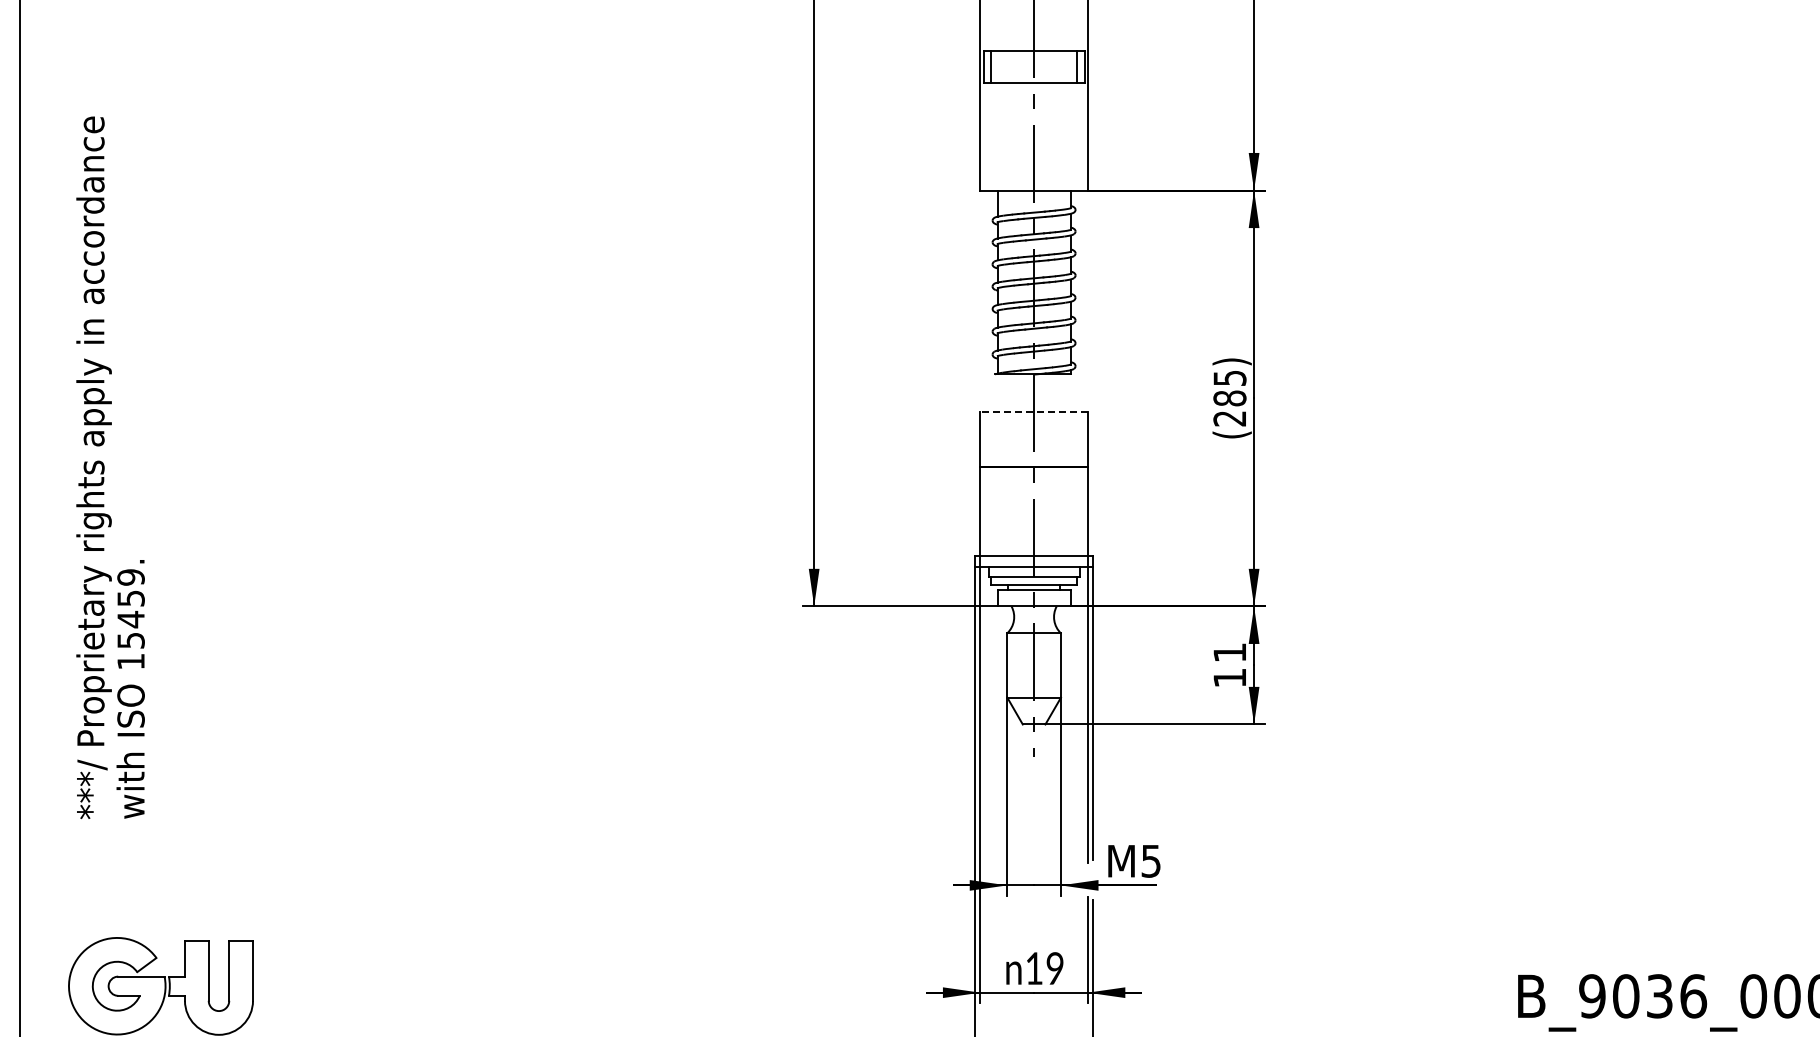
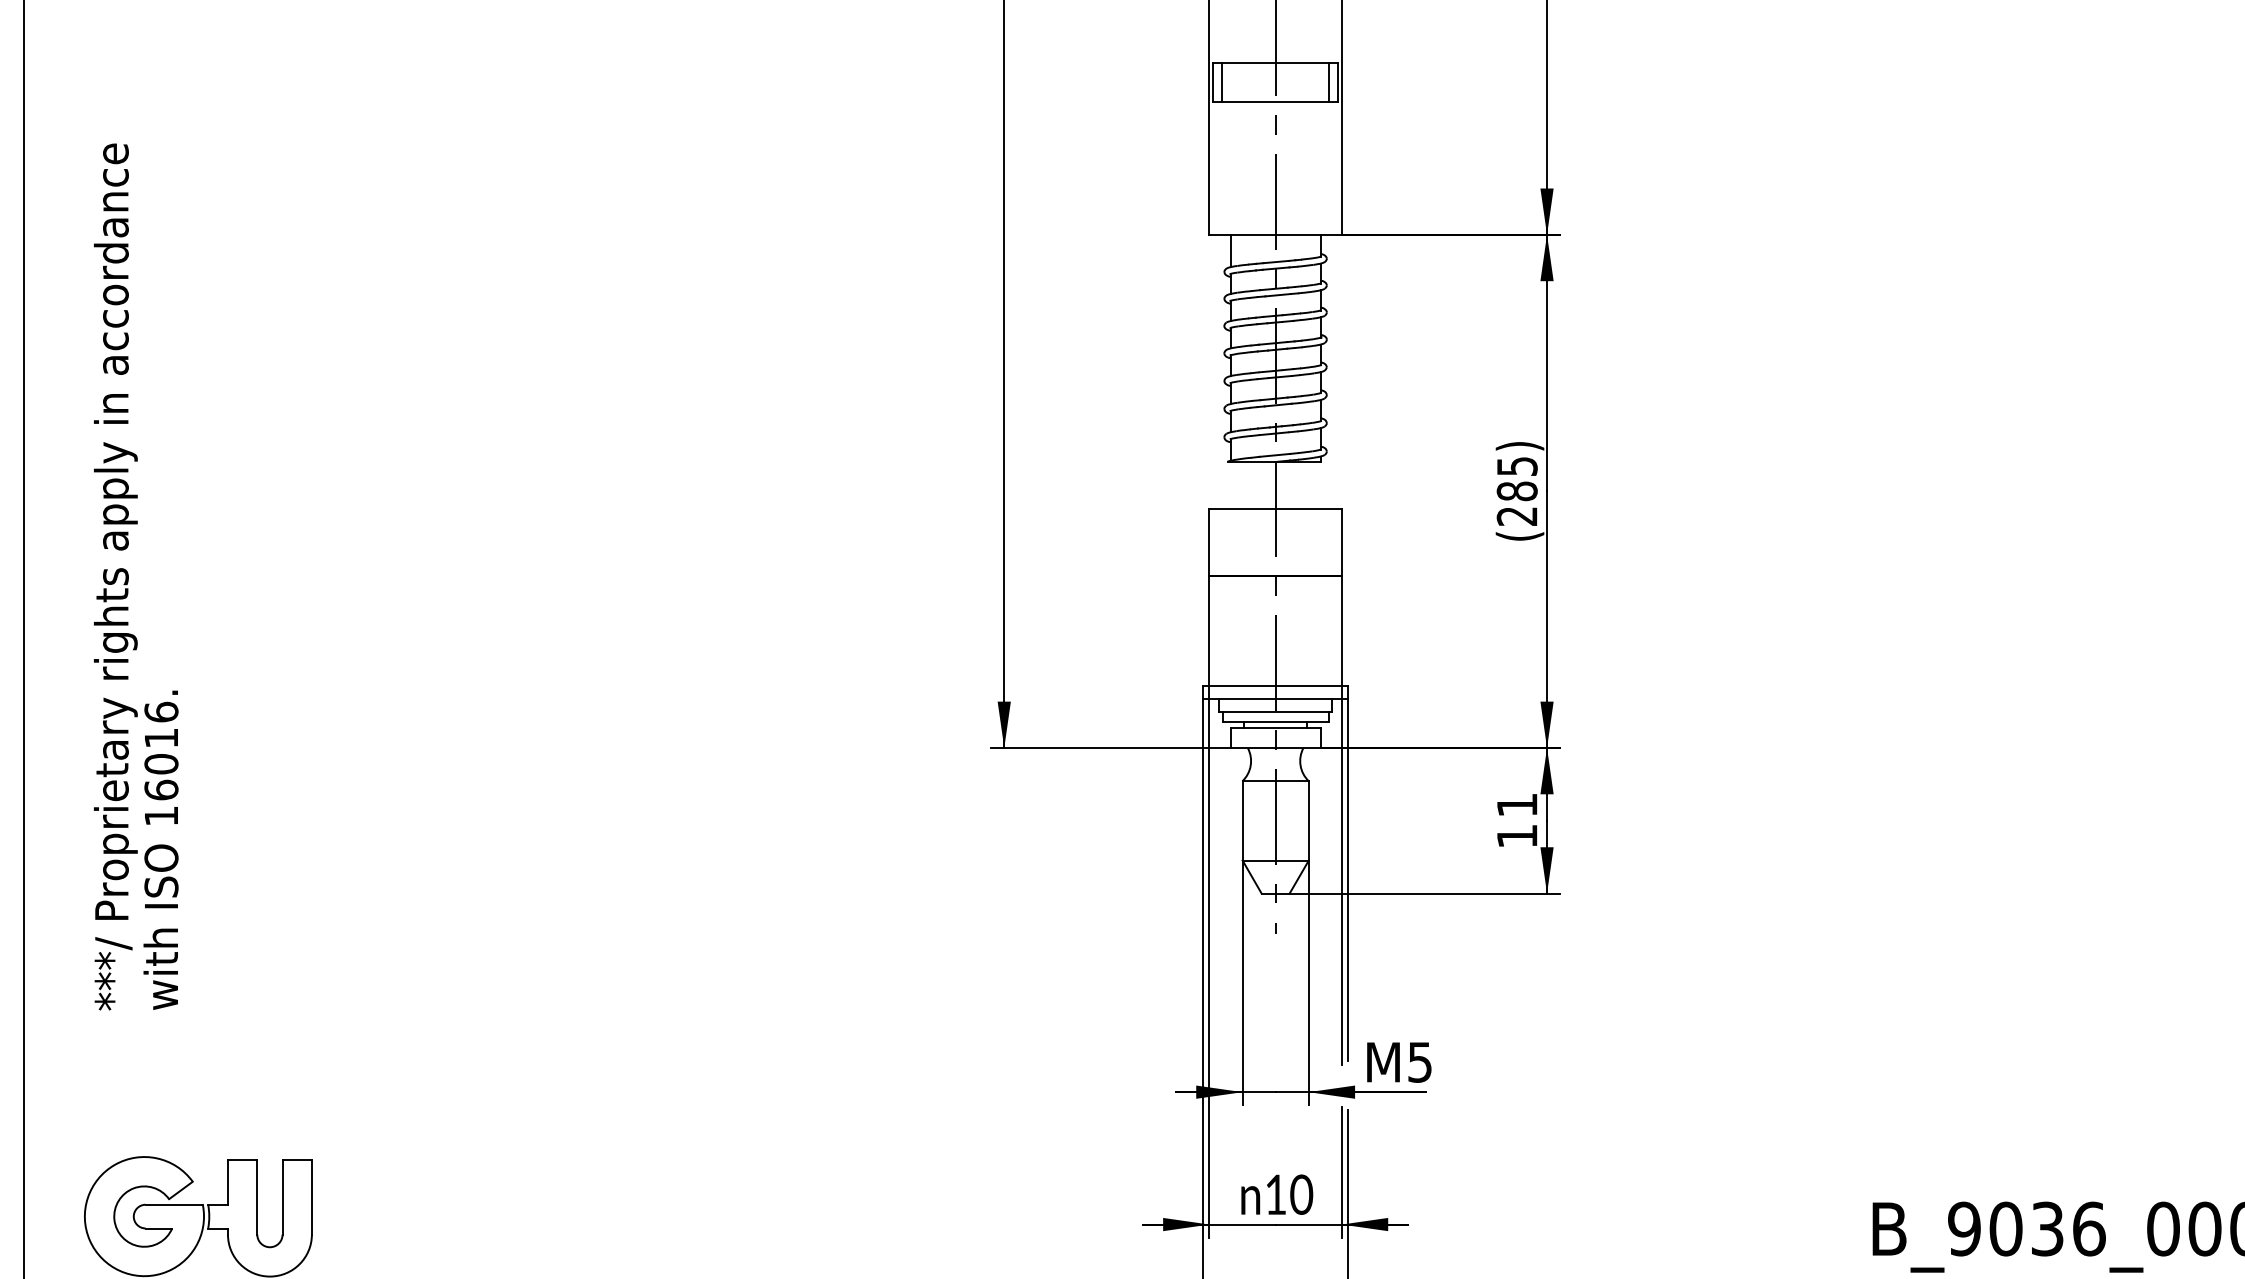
line: (1034, 412) -> (1276, 508), dashed -> solid
text: (130, 608) -> (160, 750), 15459. -> 16016.
text: (1055, 969) -> (1302, 1195), 19 -> 10

